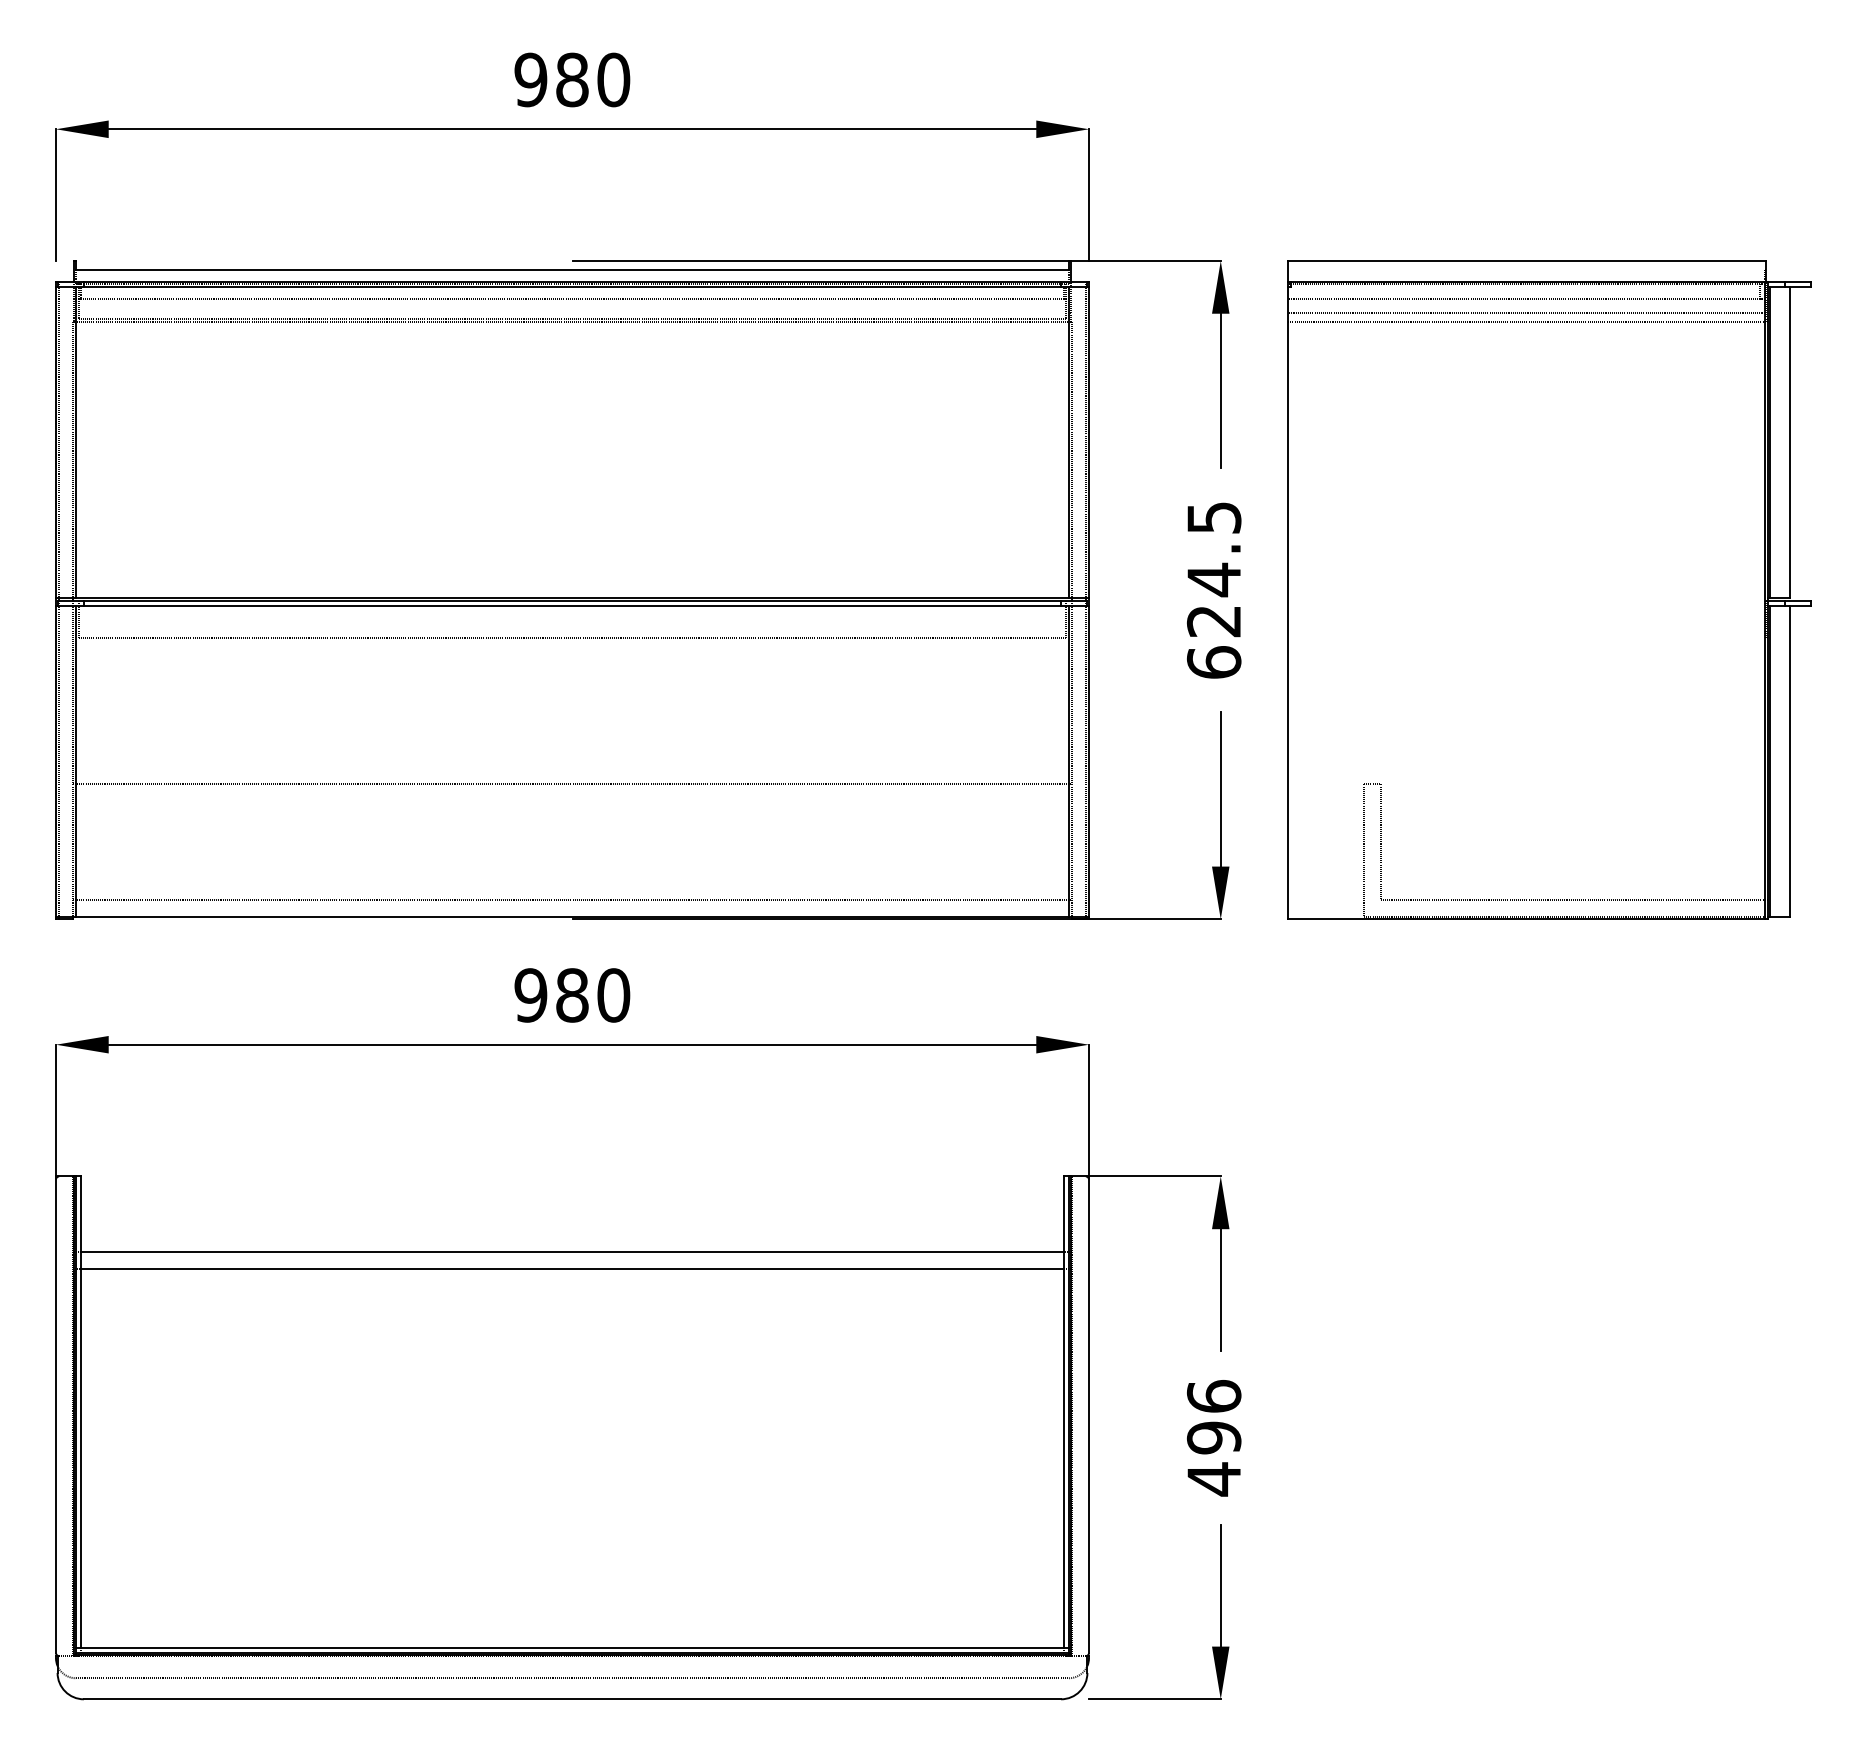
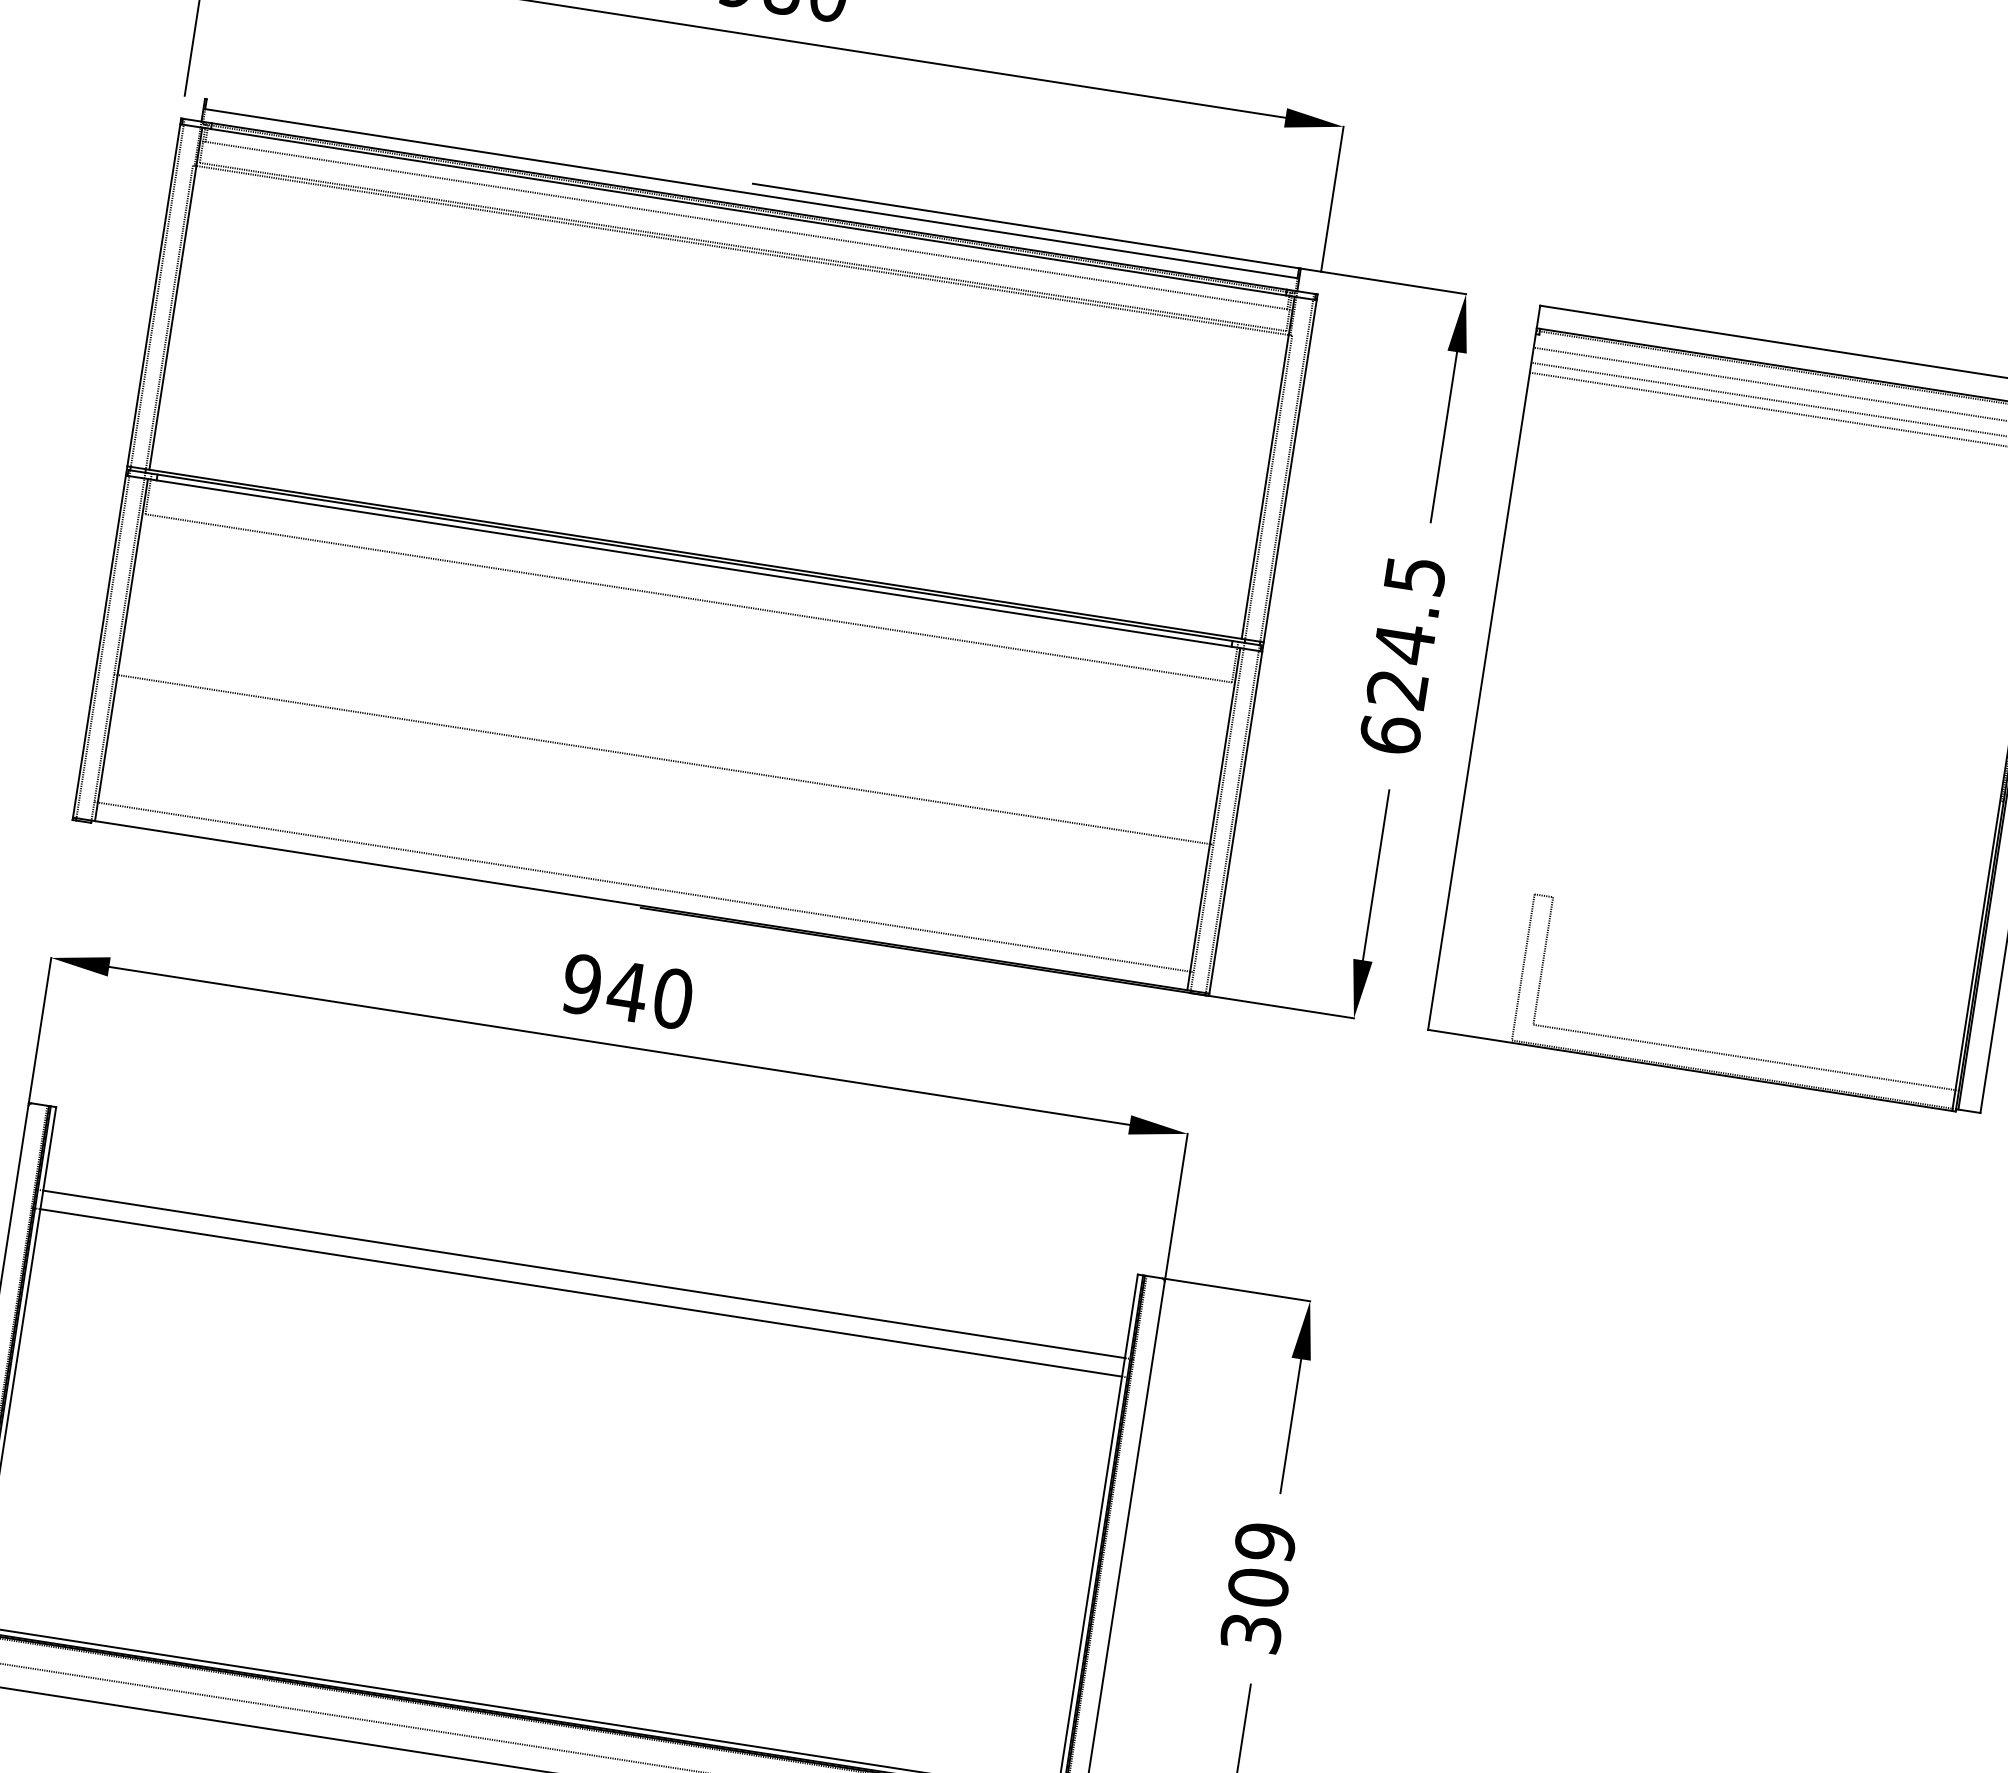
text: (572, 995) -> (627, 991), 980 -> 940
text: (1213, 1438) -> (1257, 1588), 496 -> 309

